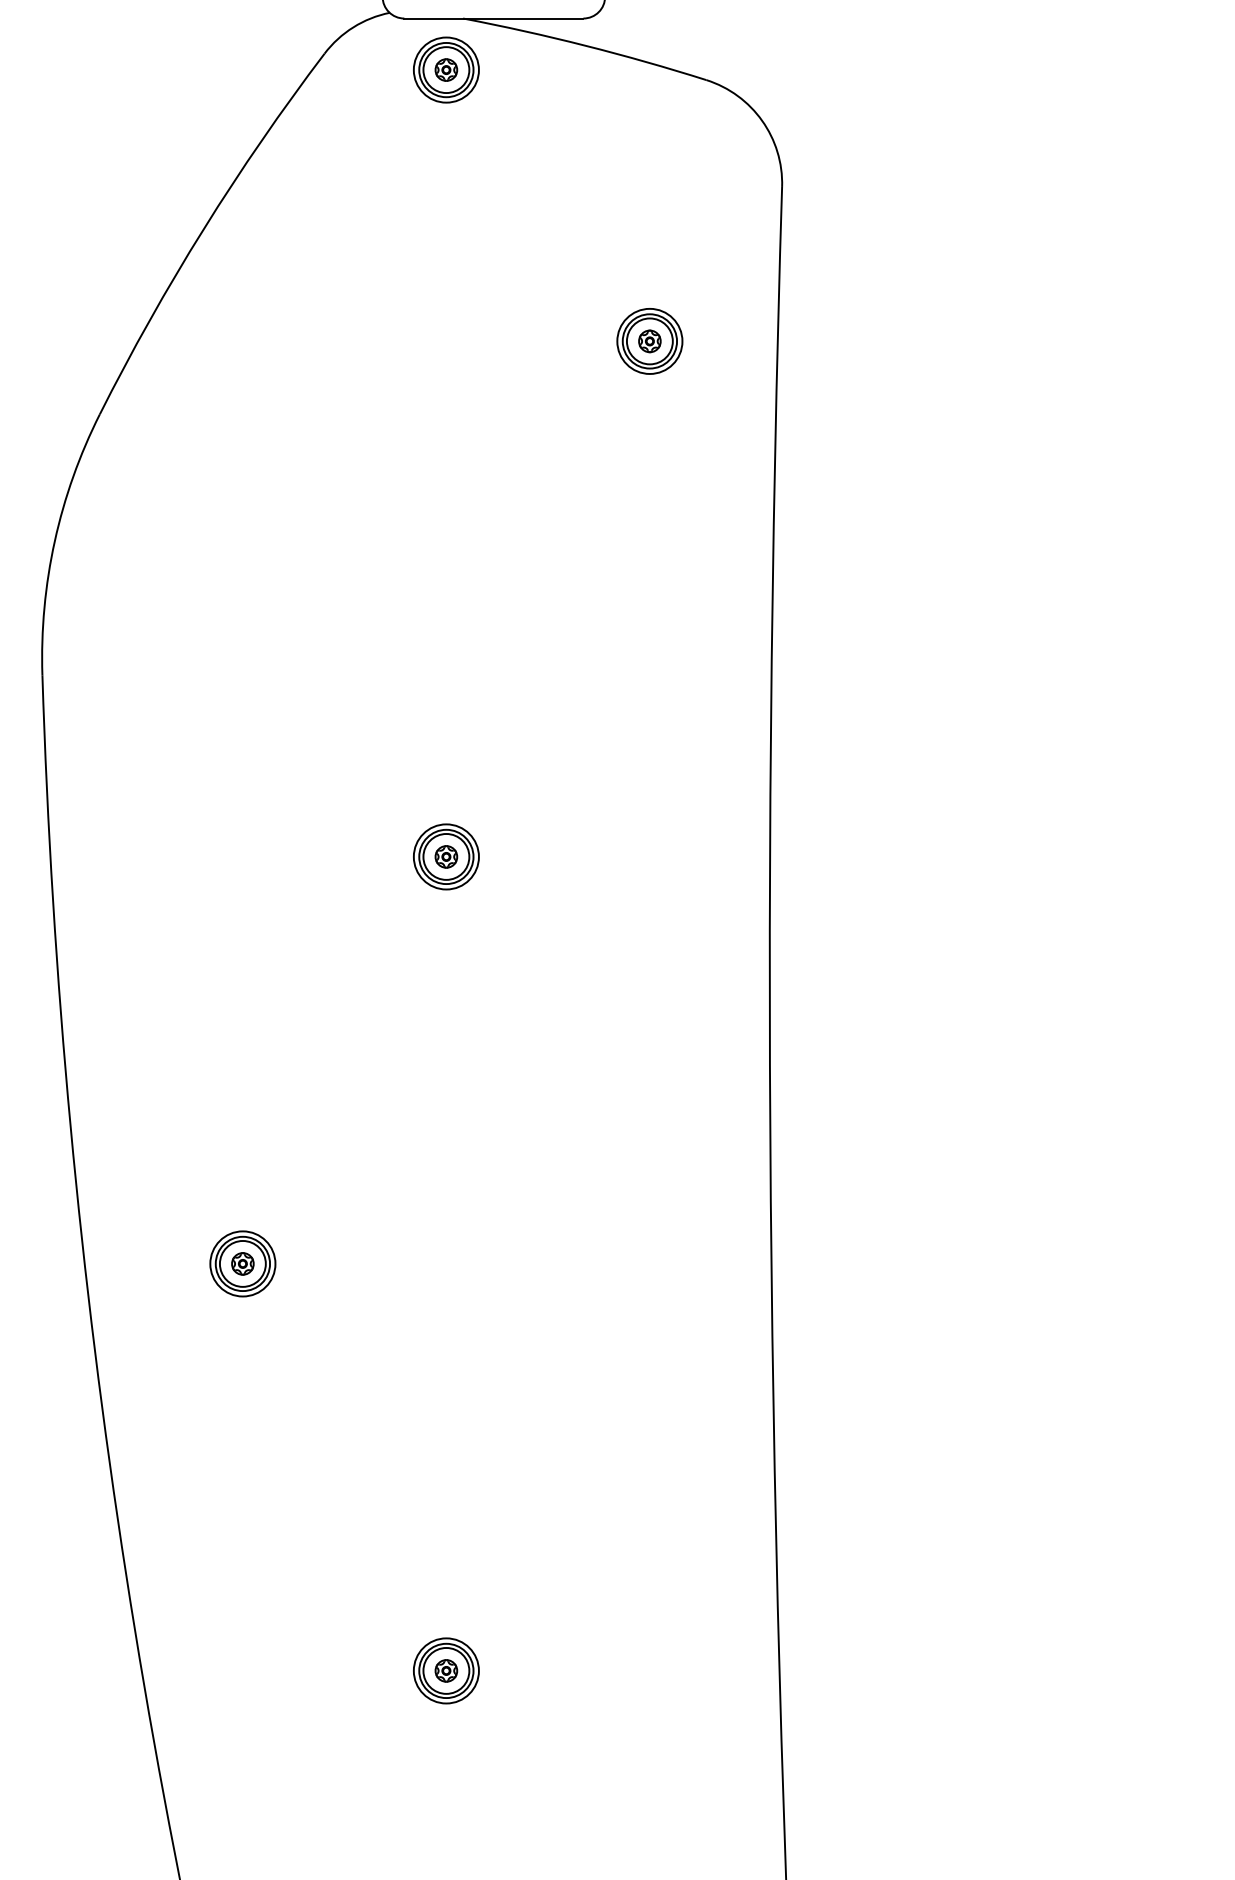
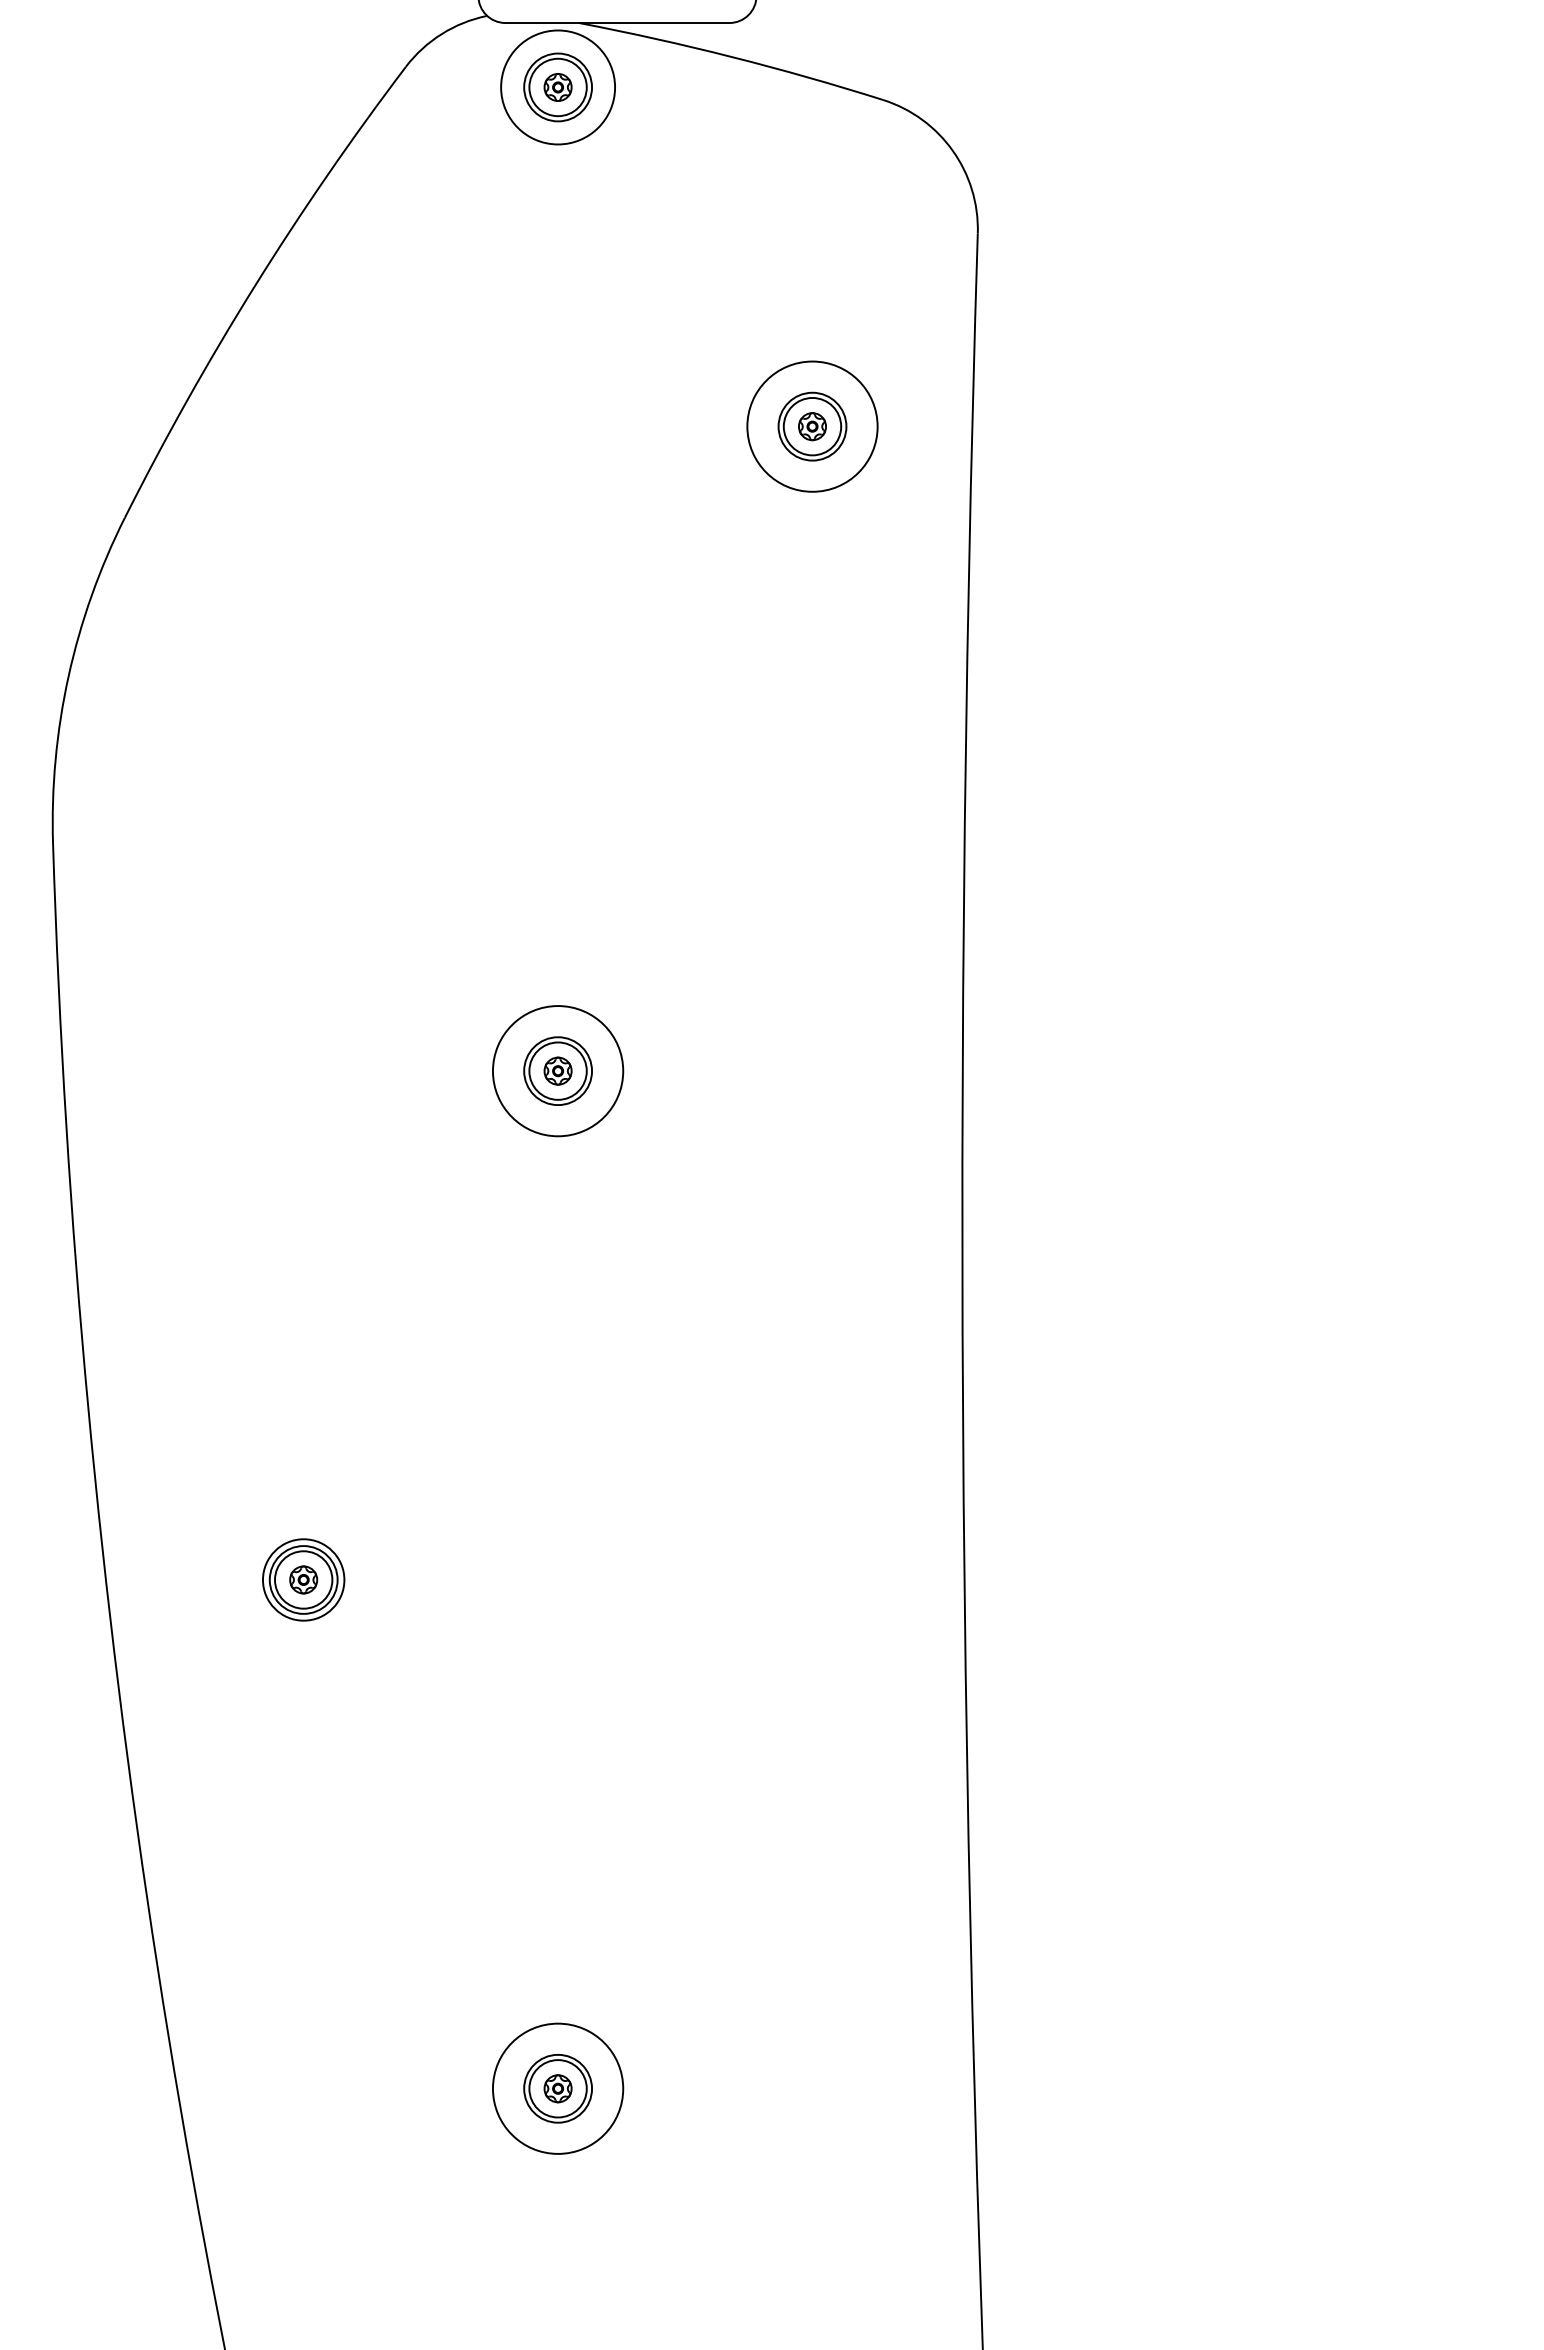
circle: (445, 70) -> (557, 87), size x1.4
circle: (649, 341) -> (812, 426), size x1.6
circle: (445, 856) -> (557, 1070), size x1.6
circle: (445, 1670) -> (557, 2088), size x1.6

